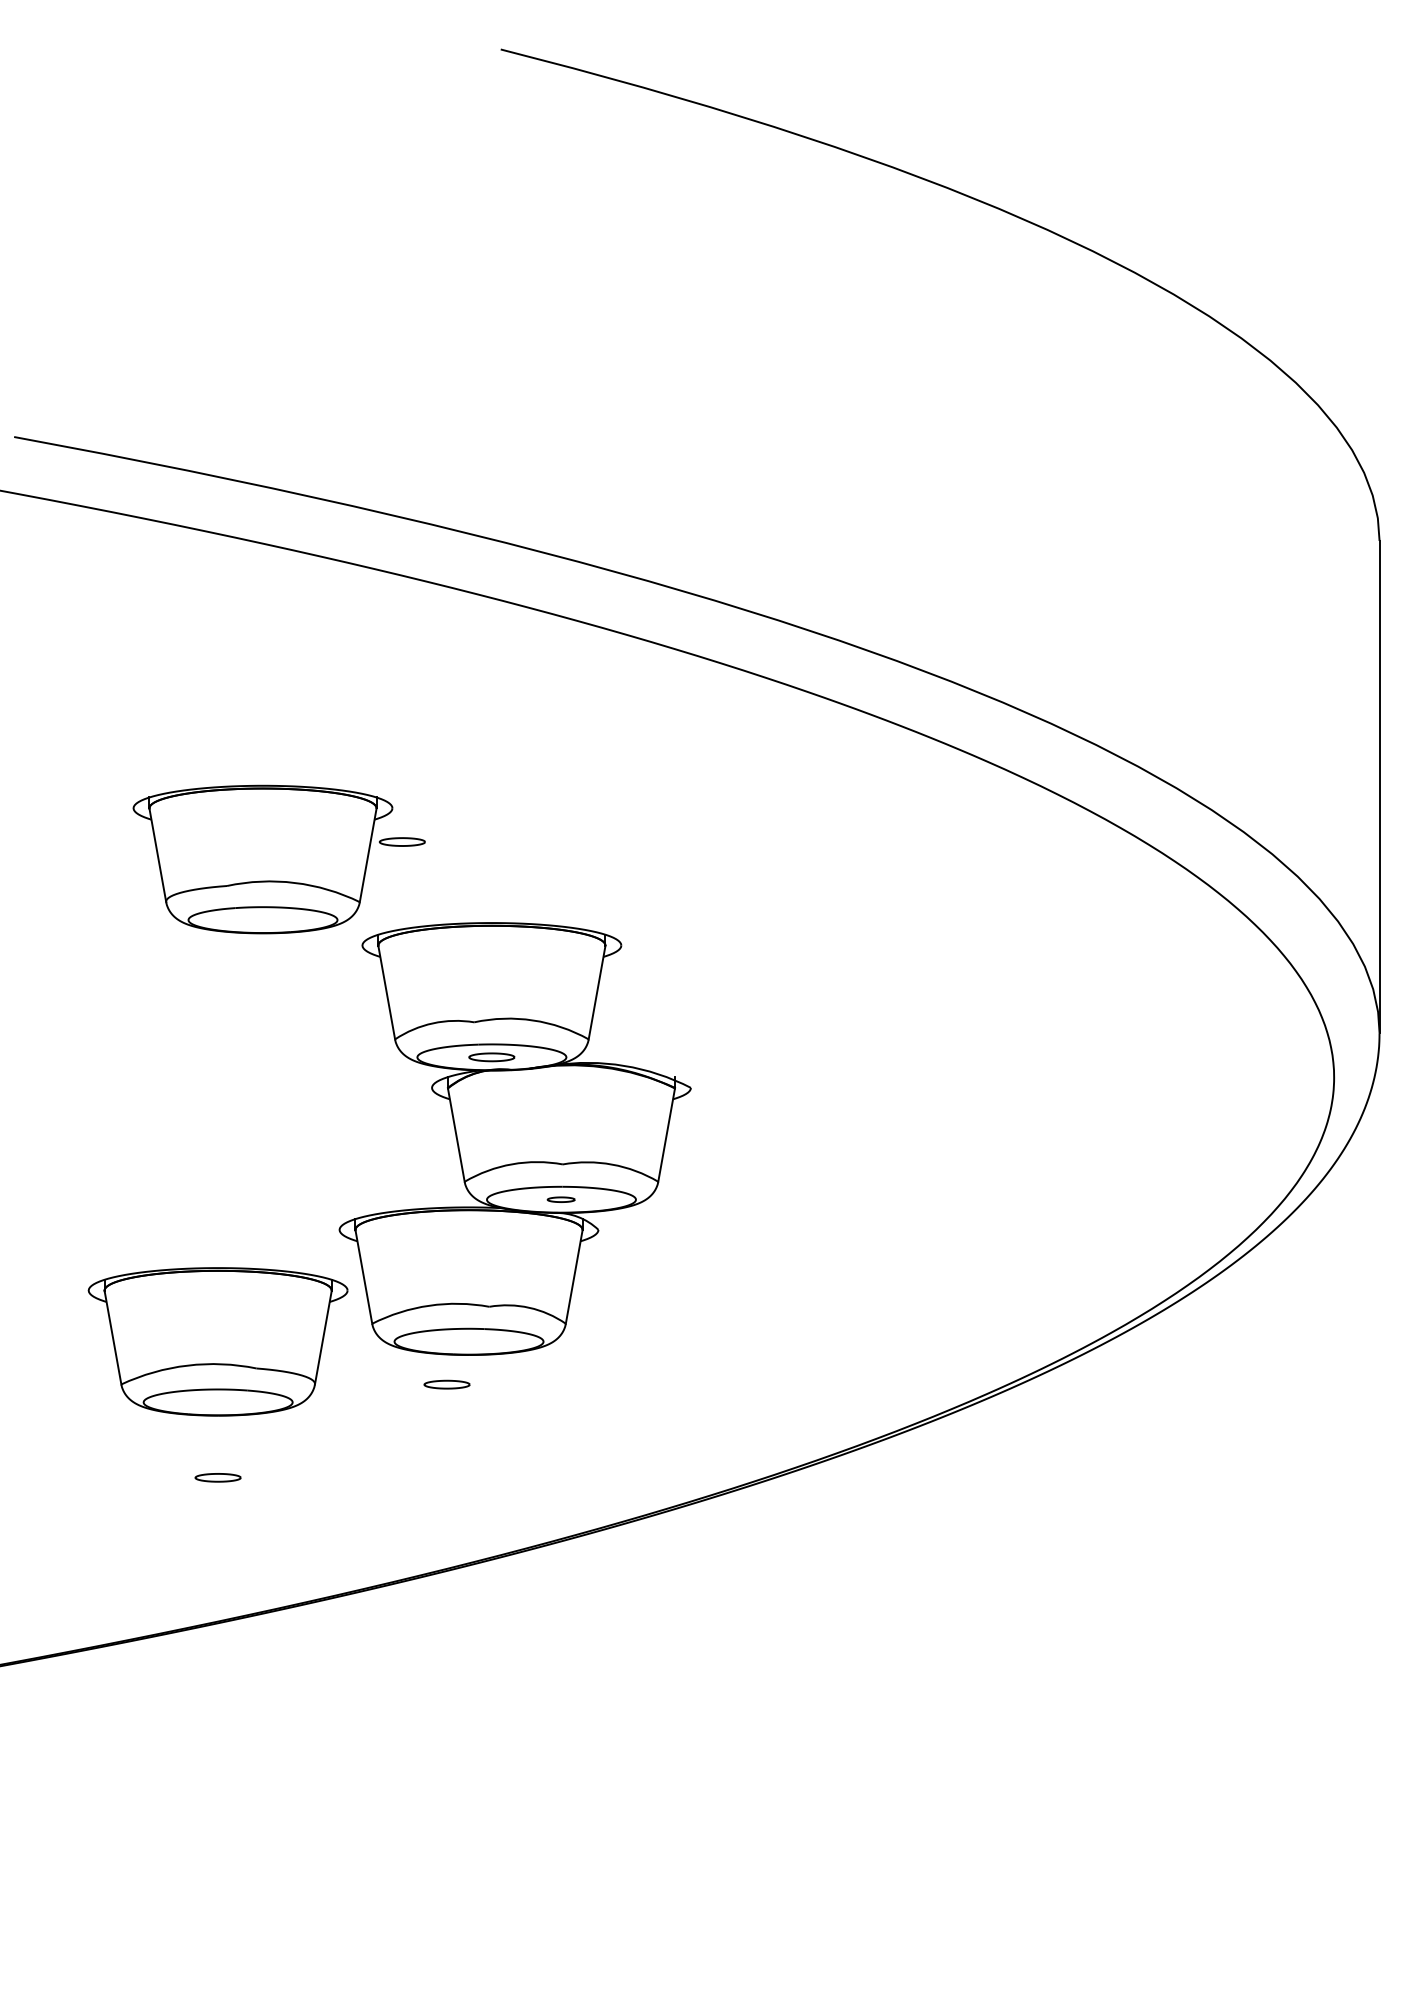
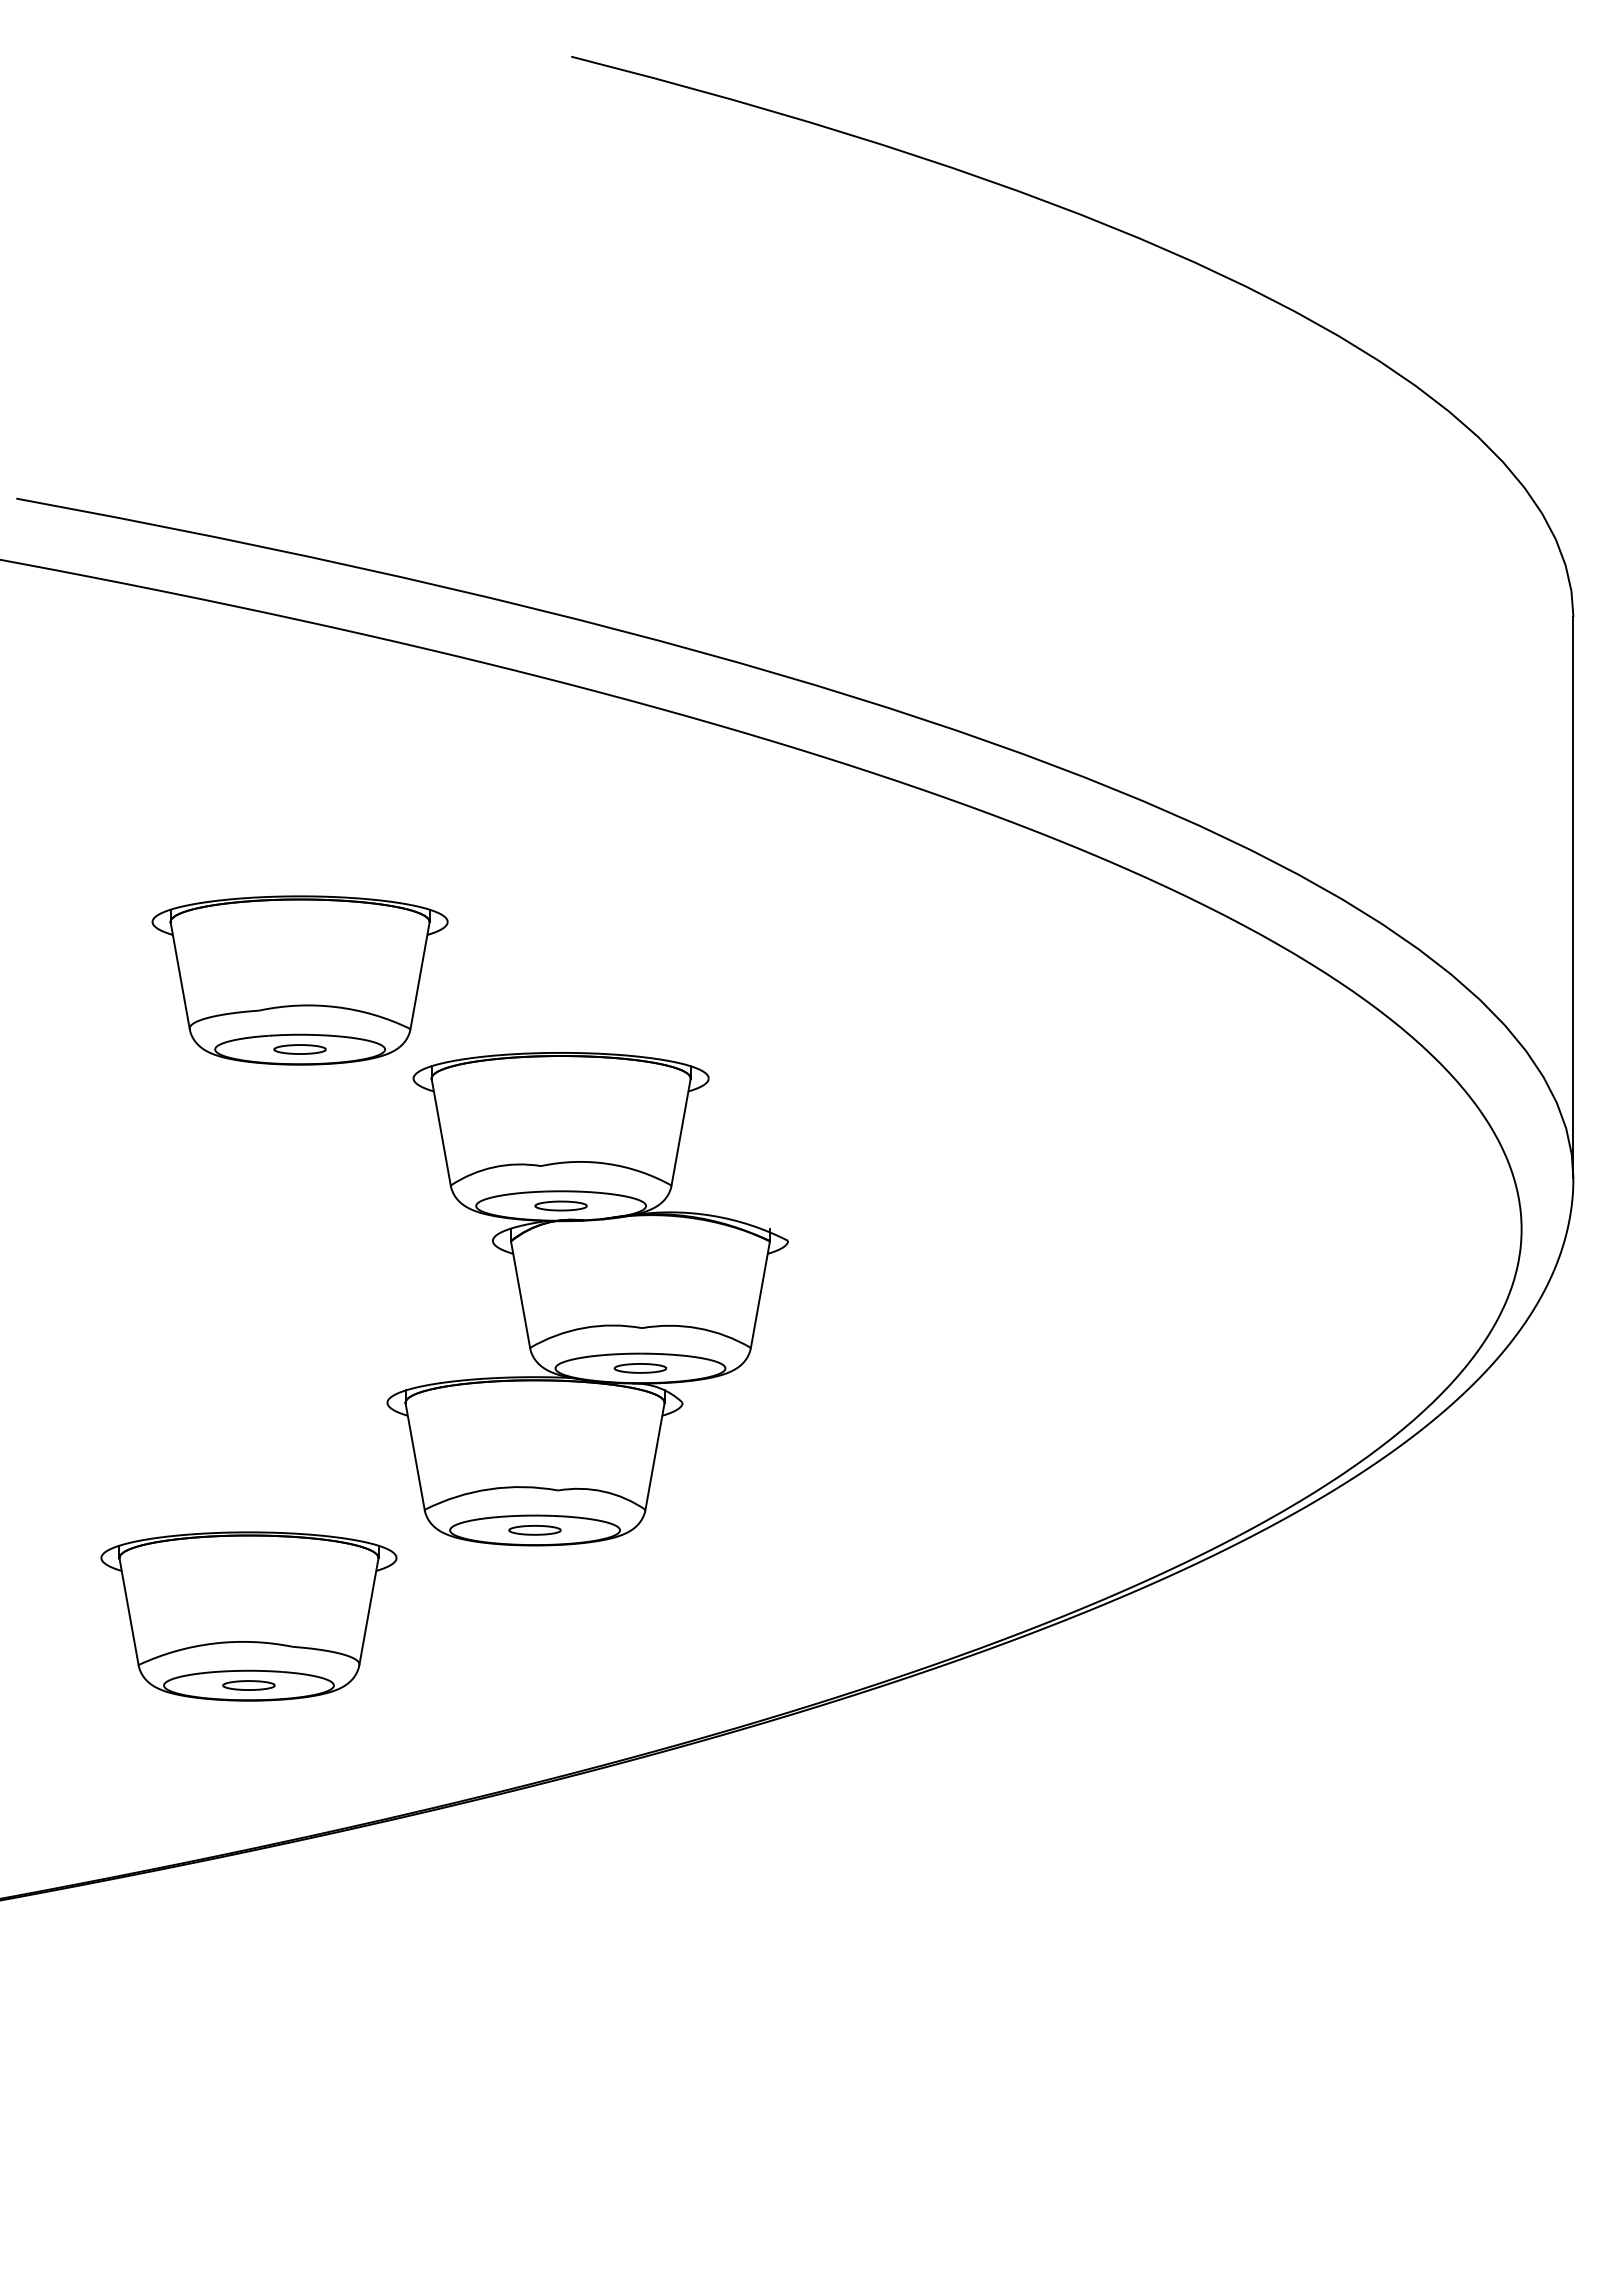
part: (401, 842) -> (299, 1049), moved
part: (560, 1199) -> (639, 1368), size x1.67
part: (217, 1341) -> (248, 1616), moved
part: (446, 1384) -> (534, 1530), moved

